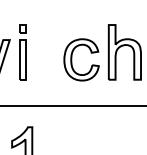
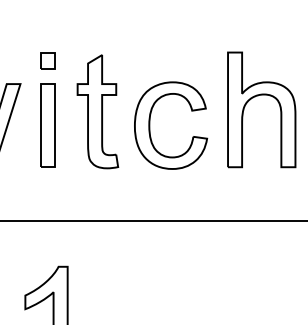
part: (46, 53) -> (97, 112), added

